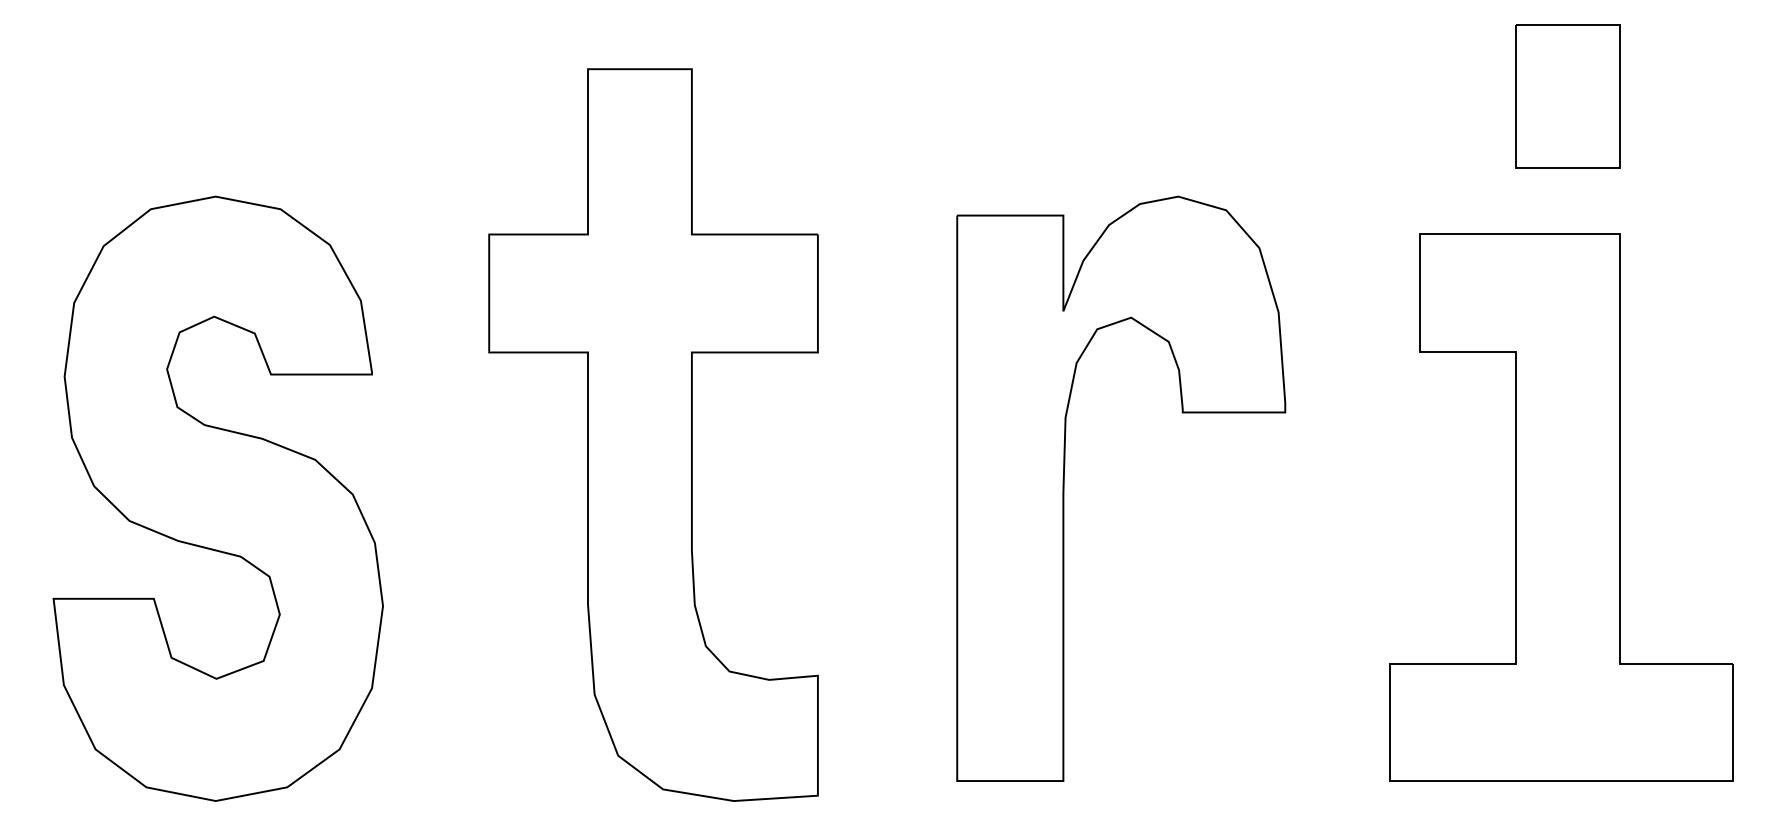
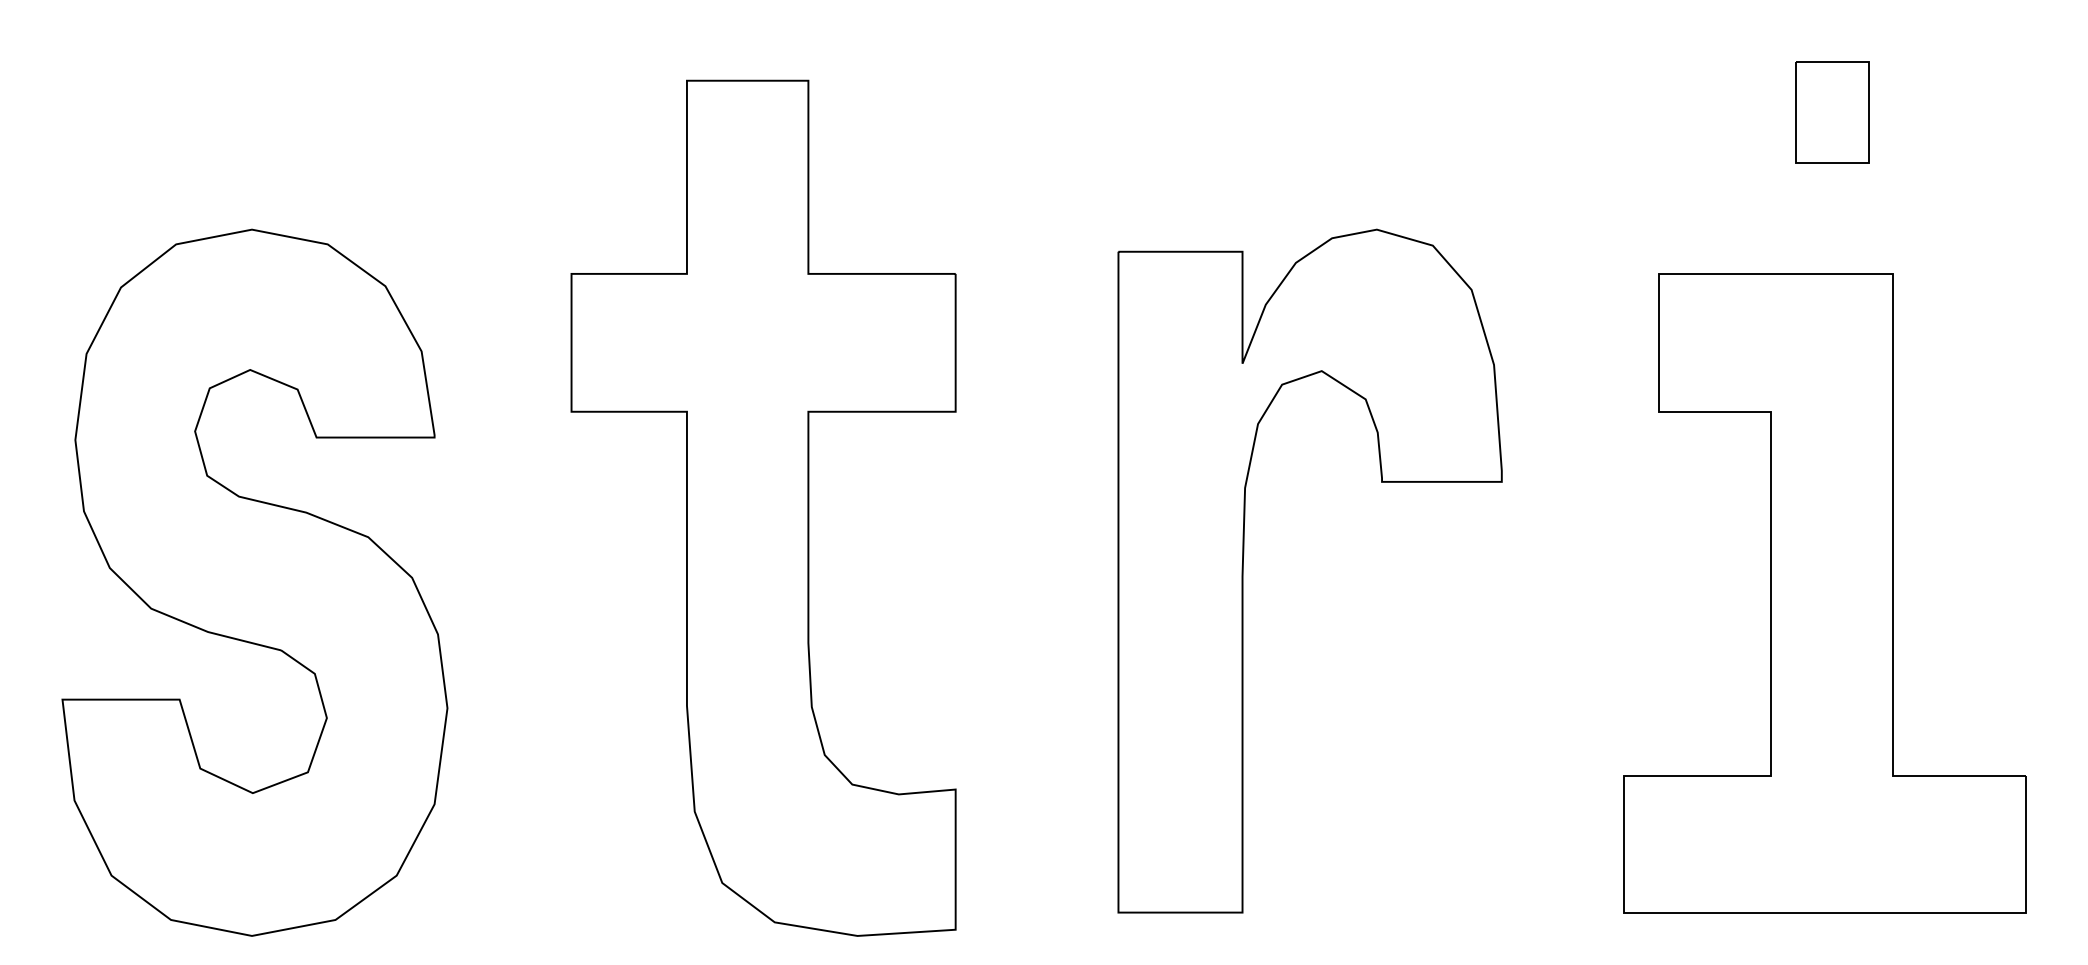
part: (1567, 96) -> (1831, 112), size x0.6

